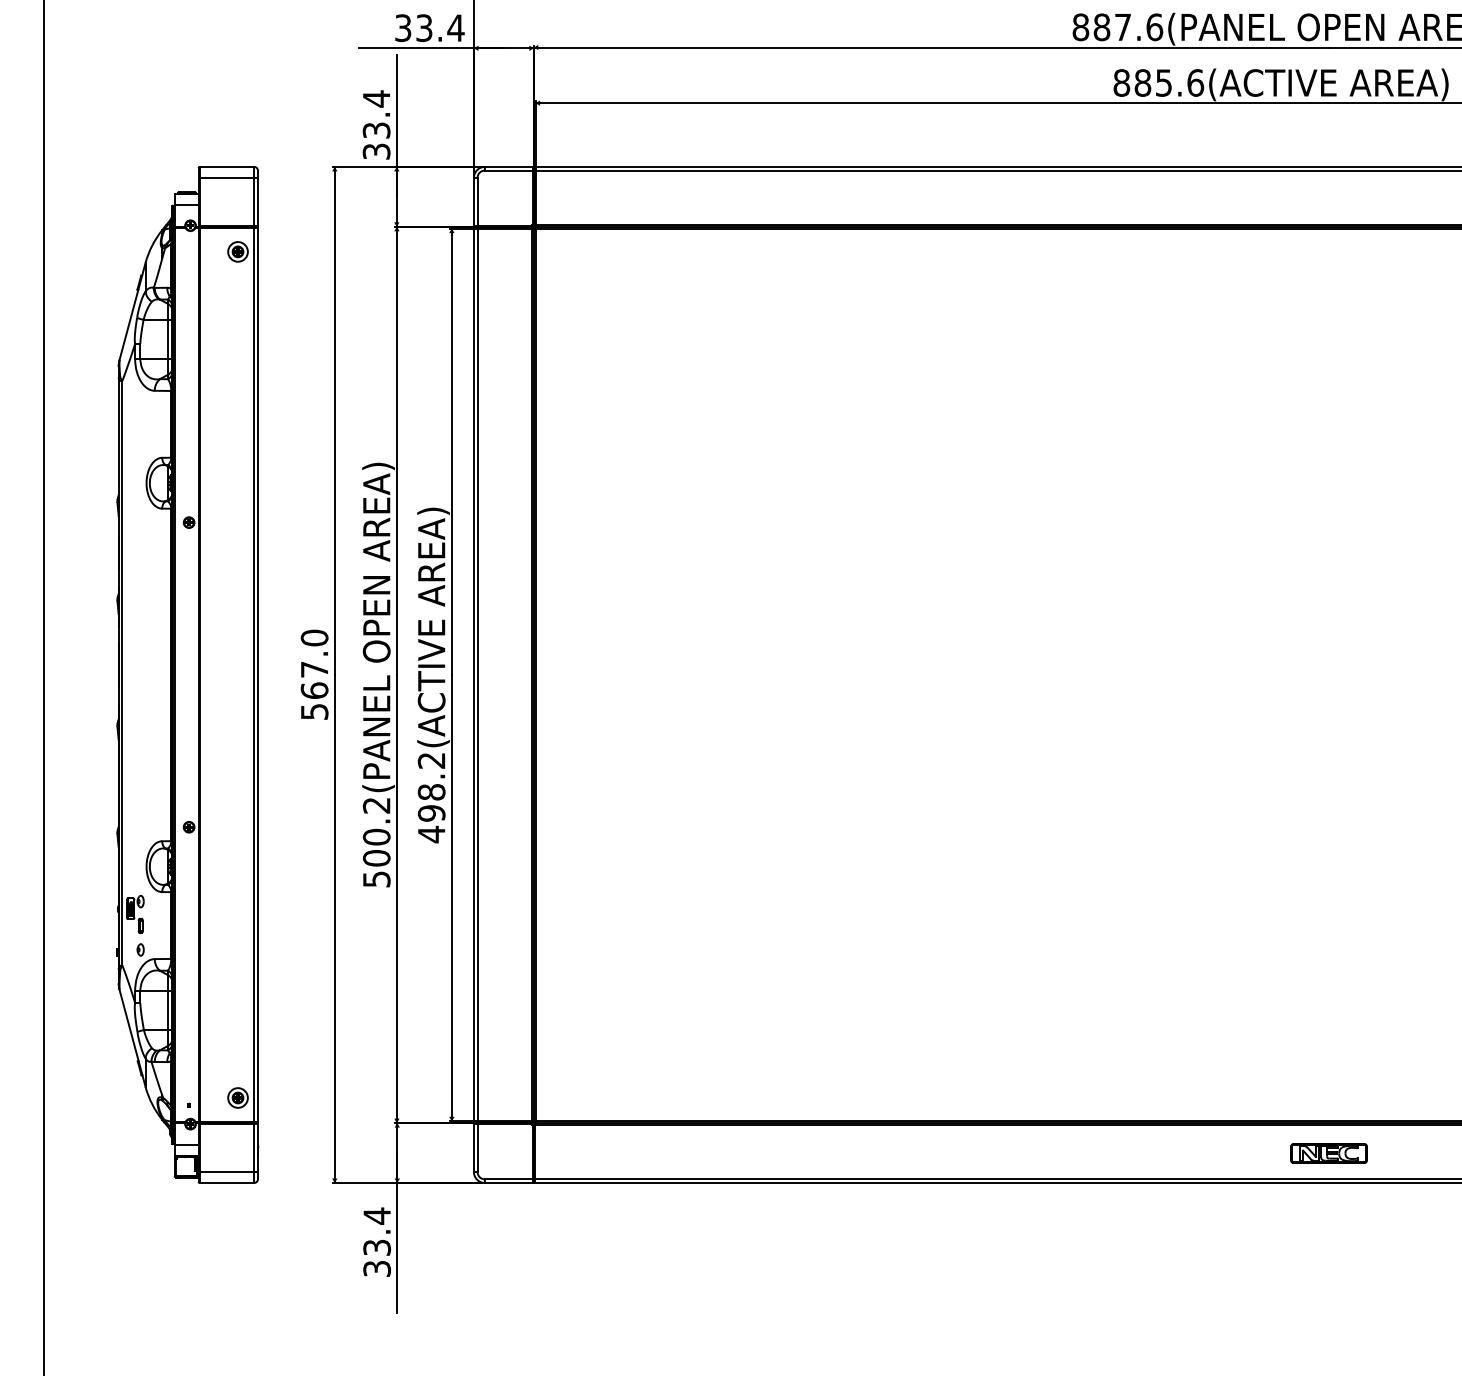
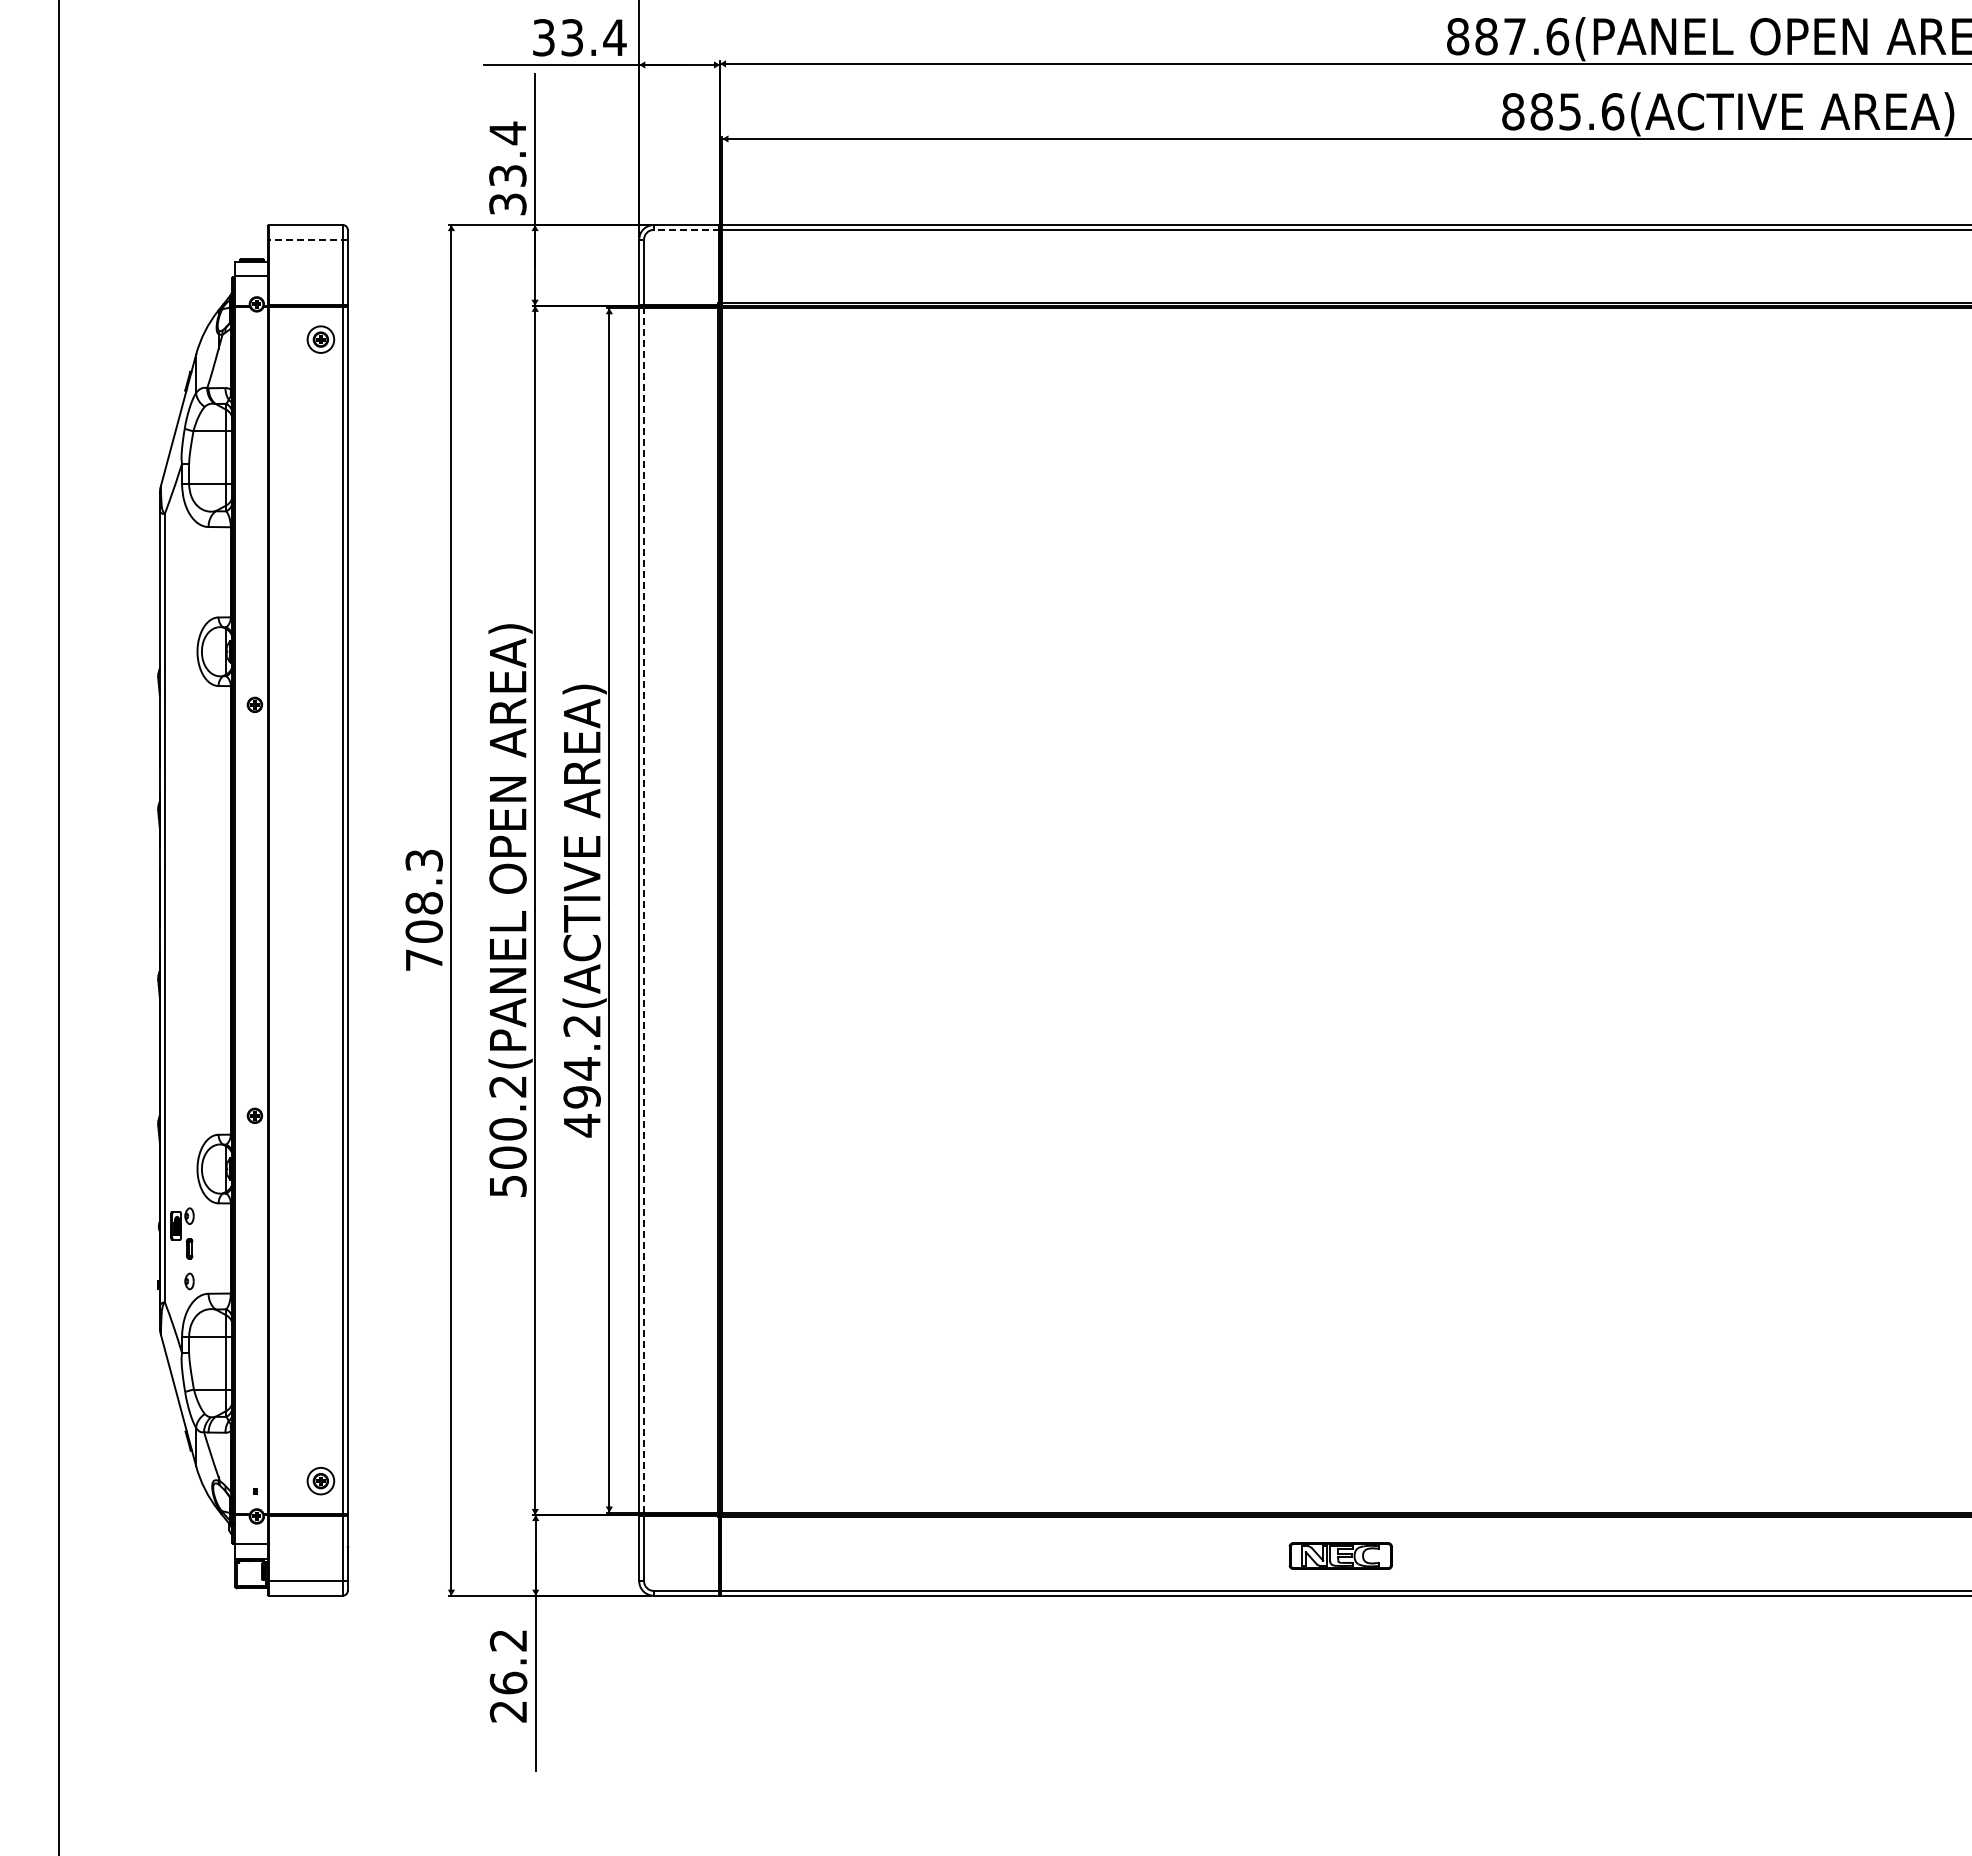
line: (509, 170) -> (686, 229), solid -> dashed
line: (228, 177) -> (307, 239), solid -> dashed
text: (314, 674) -> (423, 909), 567.0 -> 708.3
line: (477, 675) -> (644, 910), solid -> dashed
text: (431, 792) -> (581, 1068), 498.2(ACTIVE -> 494.2(ACTIVE
part: (1328, 1153) -> (1340, 1555), moved
text: (377, 1242) -> (508, 1675), 33.4 -> 26.2

